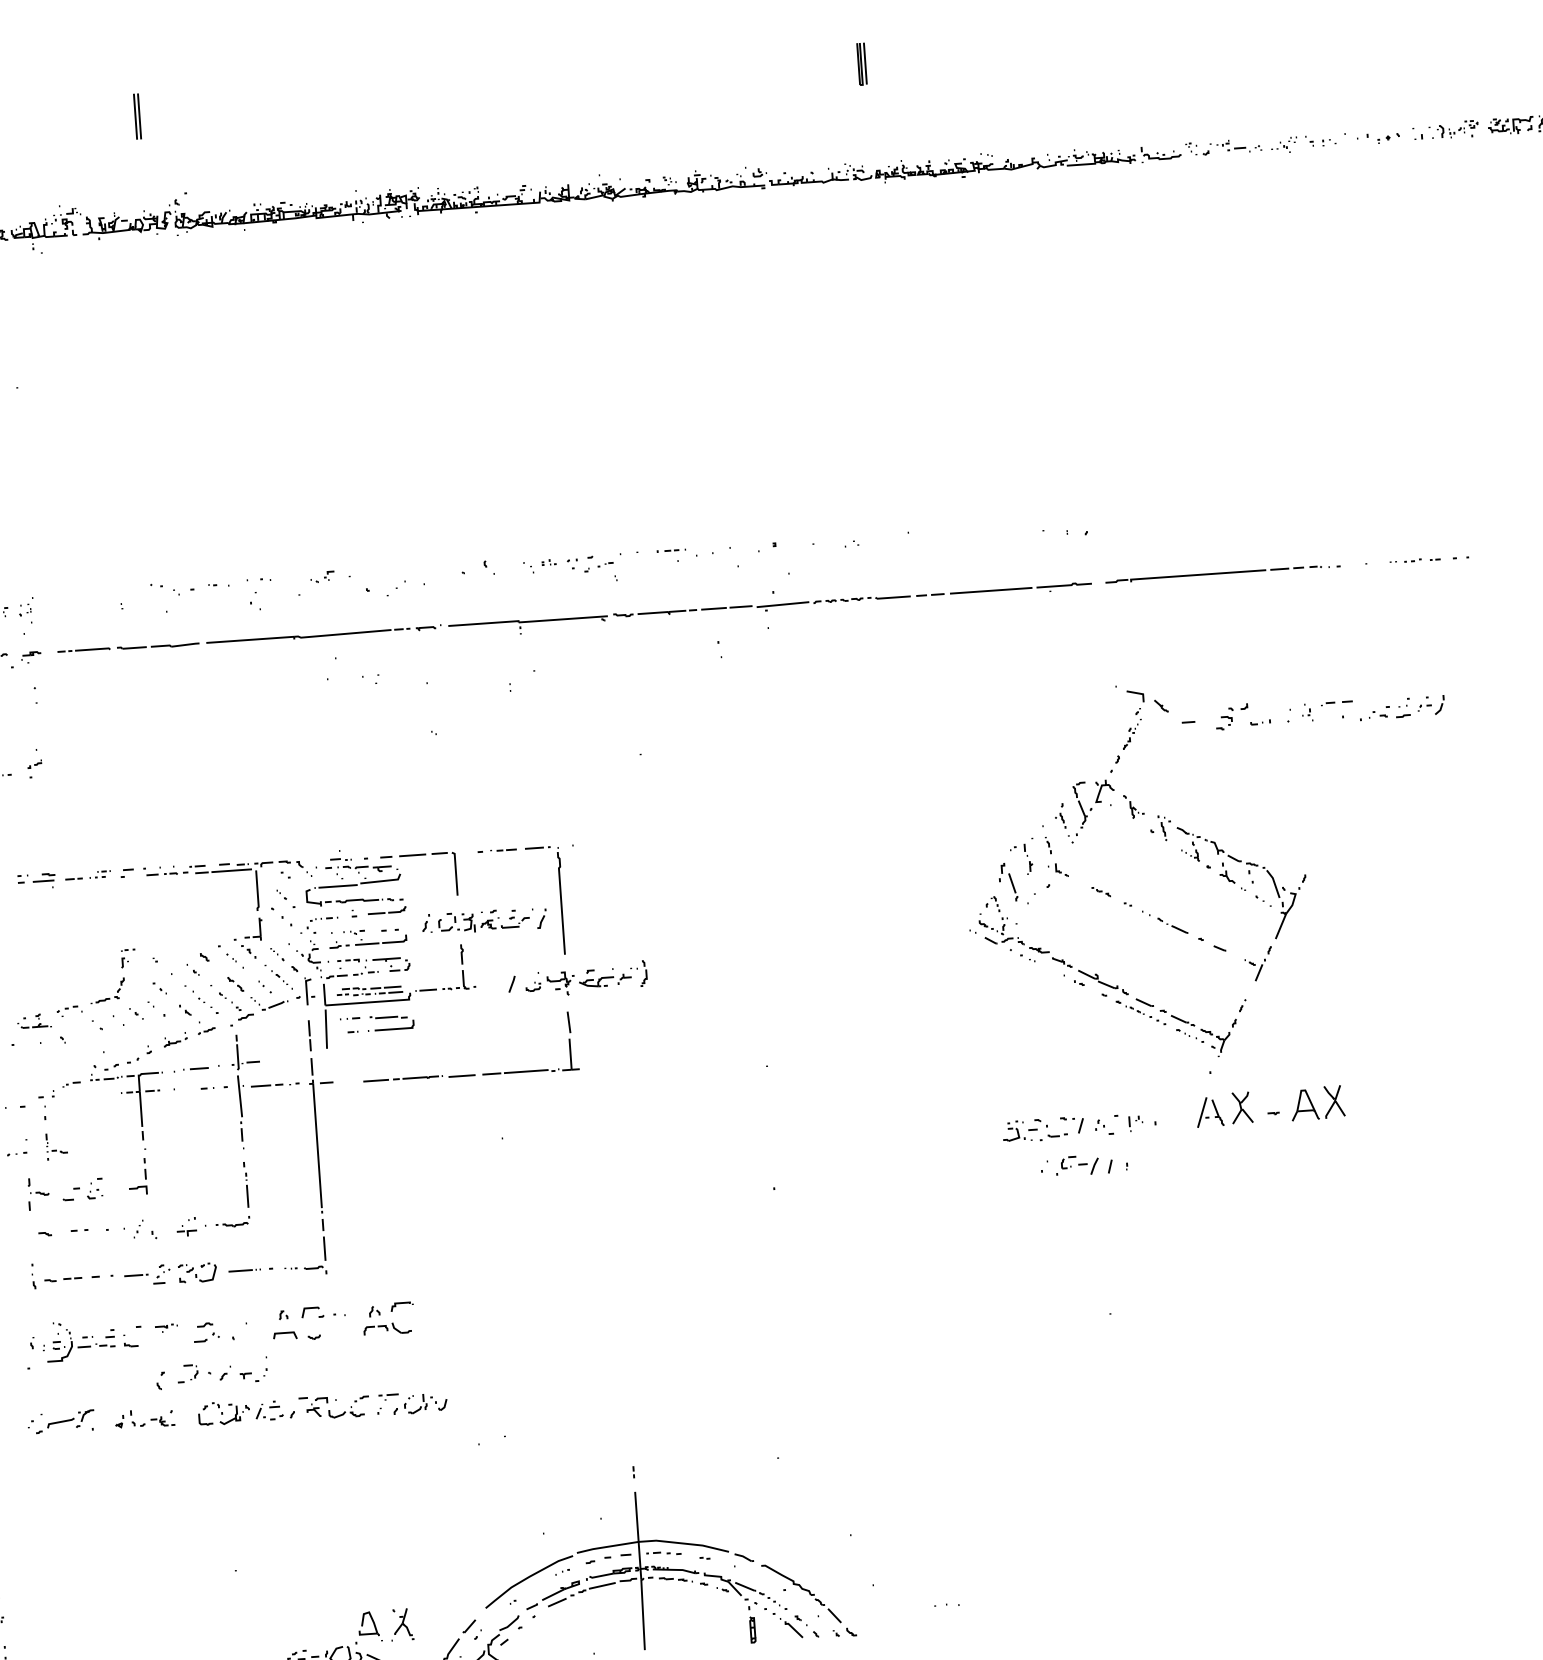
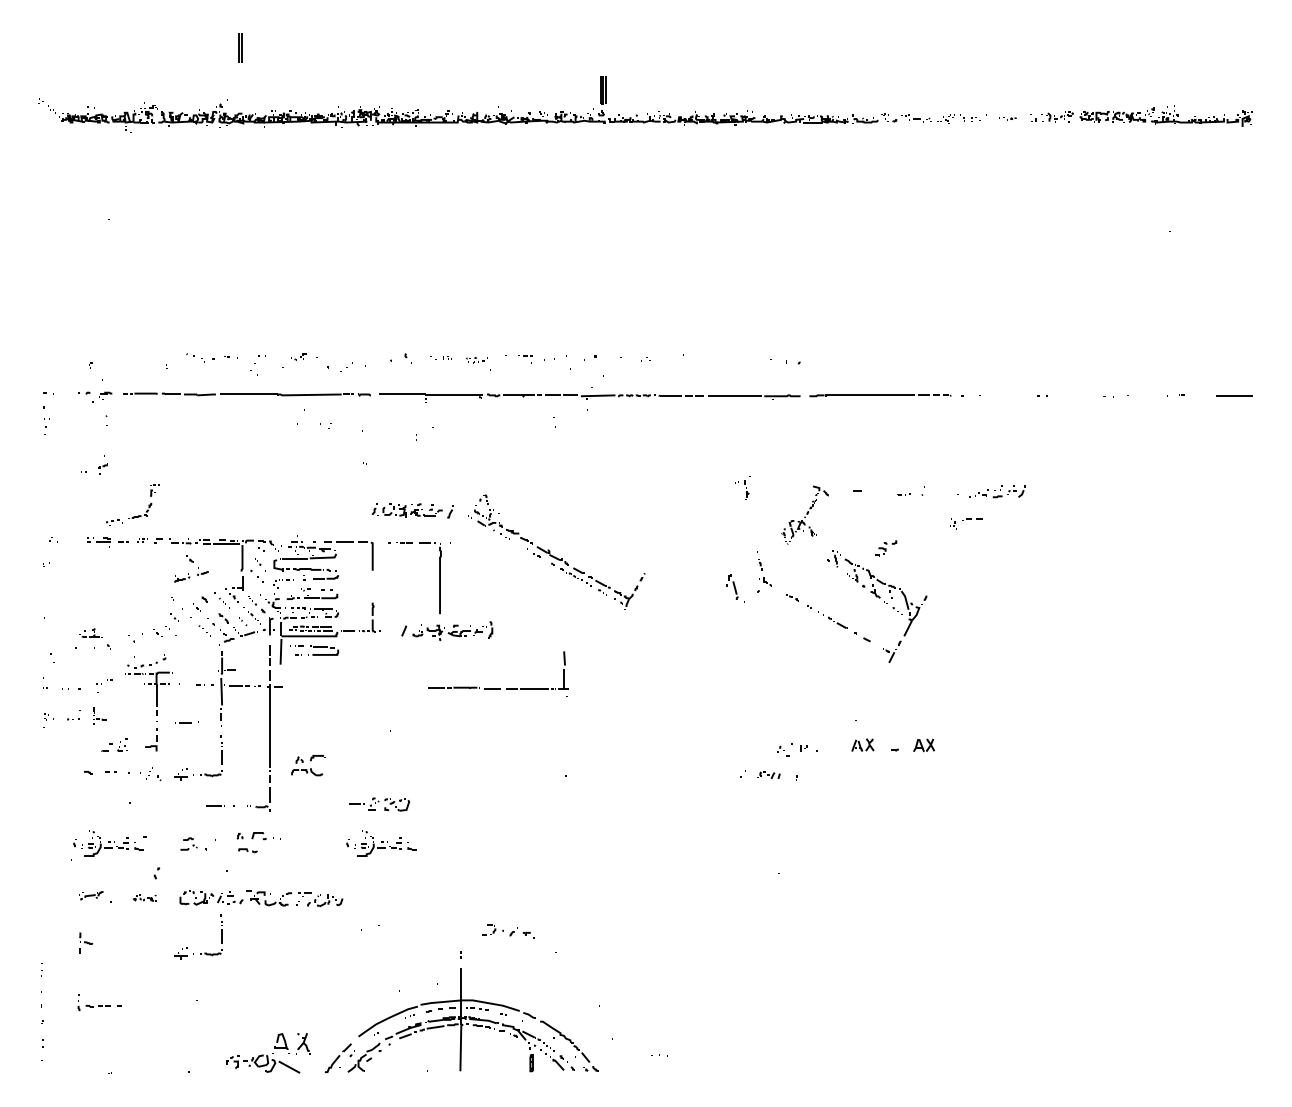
part: (862, 64) -> (603, 90), moved
line: (135, 115) -> (239, 47), moved
part: (1378, 137) -> (1007, 118), size x0.6
part: (1413, 560) -> (1011, 395), removed
part: (593, 563) -> (476, 360), size x0.6
part: (26, 609) -> (104, 364), removed
part: (1327, 710) -> (966, 523), moved
part: (1233, 716) -> (886, 548), moved
part: (1110, 762) -> (804, 513), size x0.6
part: (1021, 855) -> (742, 487), moved
part: (483, 921) -> (412, 510), moved
part: (1108, 975) -> (556, 551), moved
part: (98, 1000) -> (133, 516), moved
part: (188, 1024) -> (191, 568), moved
part: (200, 1068) -> (186, 722), moved
part: (471, 1075) -> (498, 688), moved
part: (59, 1099) -> (103, 685), size x0.6
part: (1316, 1103) -> (923, 745), size x0.6
part: (1223, 1108) -> (862, 744), size x0.6
part: (1042, 1128) -> (743, 749), removed
part: (1083, 1164) -> (768, 774), size x0.6
part: (39, 1192) -> (86, 942), moved
part: (65, 1273) -> (99, 1002), moved
part: (170, 1274) -> (379, 804), moved
part: (500, 1310) -> (381, 843), added
part: (388, 1318) -> (308, 765), moved
part: (165, 1328) -> (162, 839), removed
part: (296, 1335) -> (247, 850), size x0.6
part: (217, 1373) -> (508, 931), moved
part: (144, 1418) -> (144, 897), size x0.6
part: (61, 1421) -> (90, 895), size x0.6
part: (215, 1490) -> (187, 947), added

